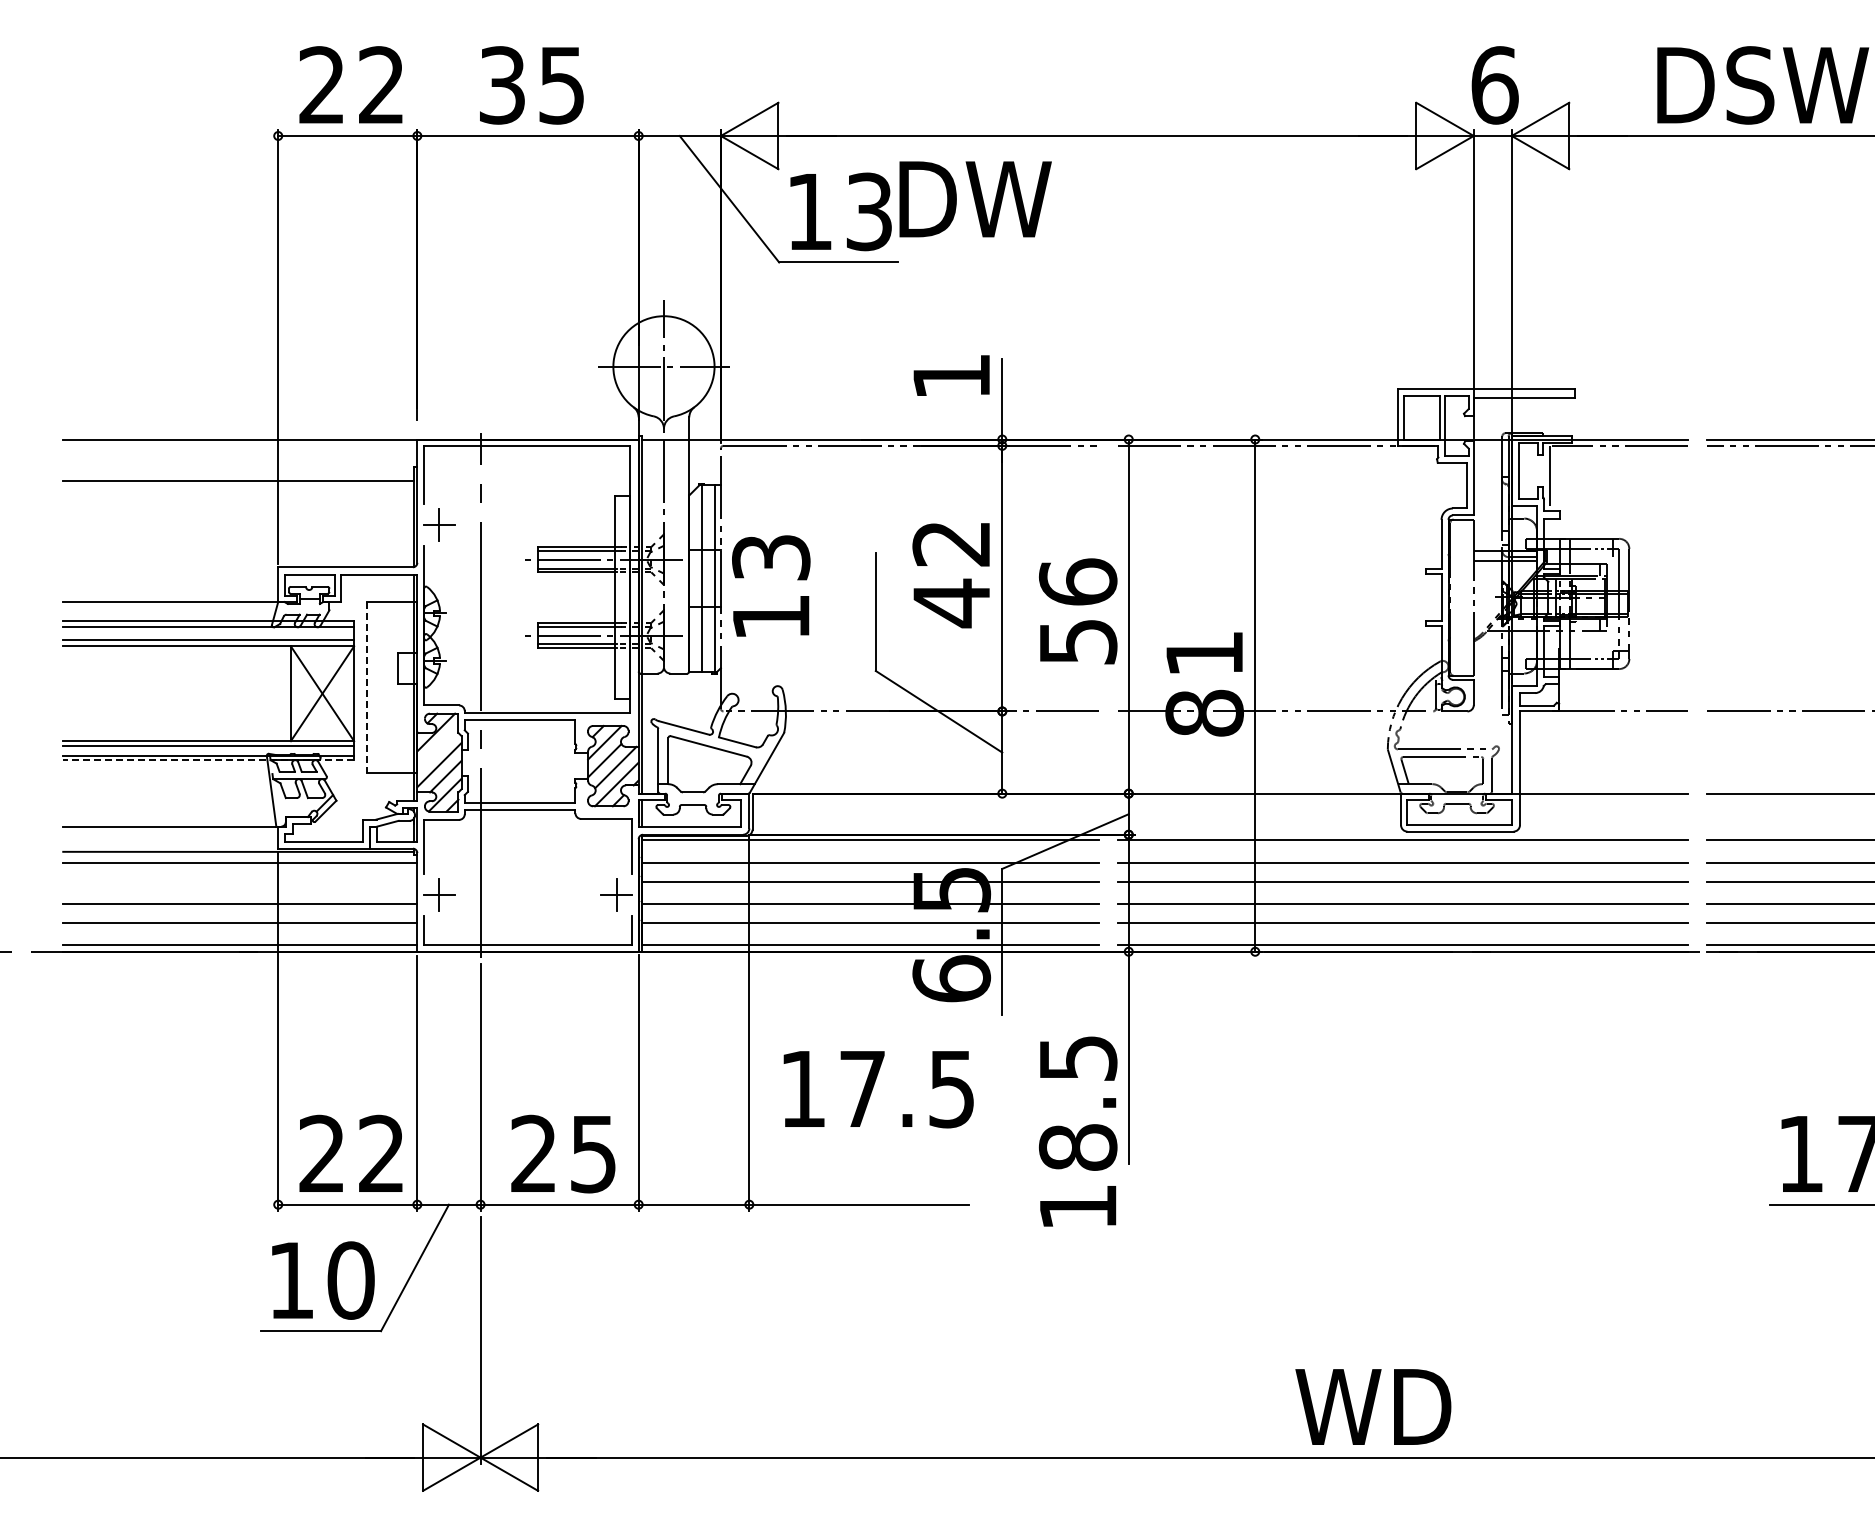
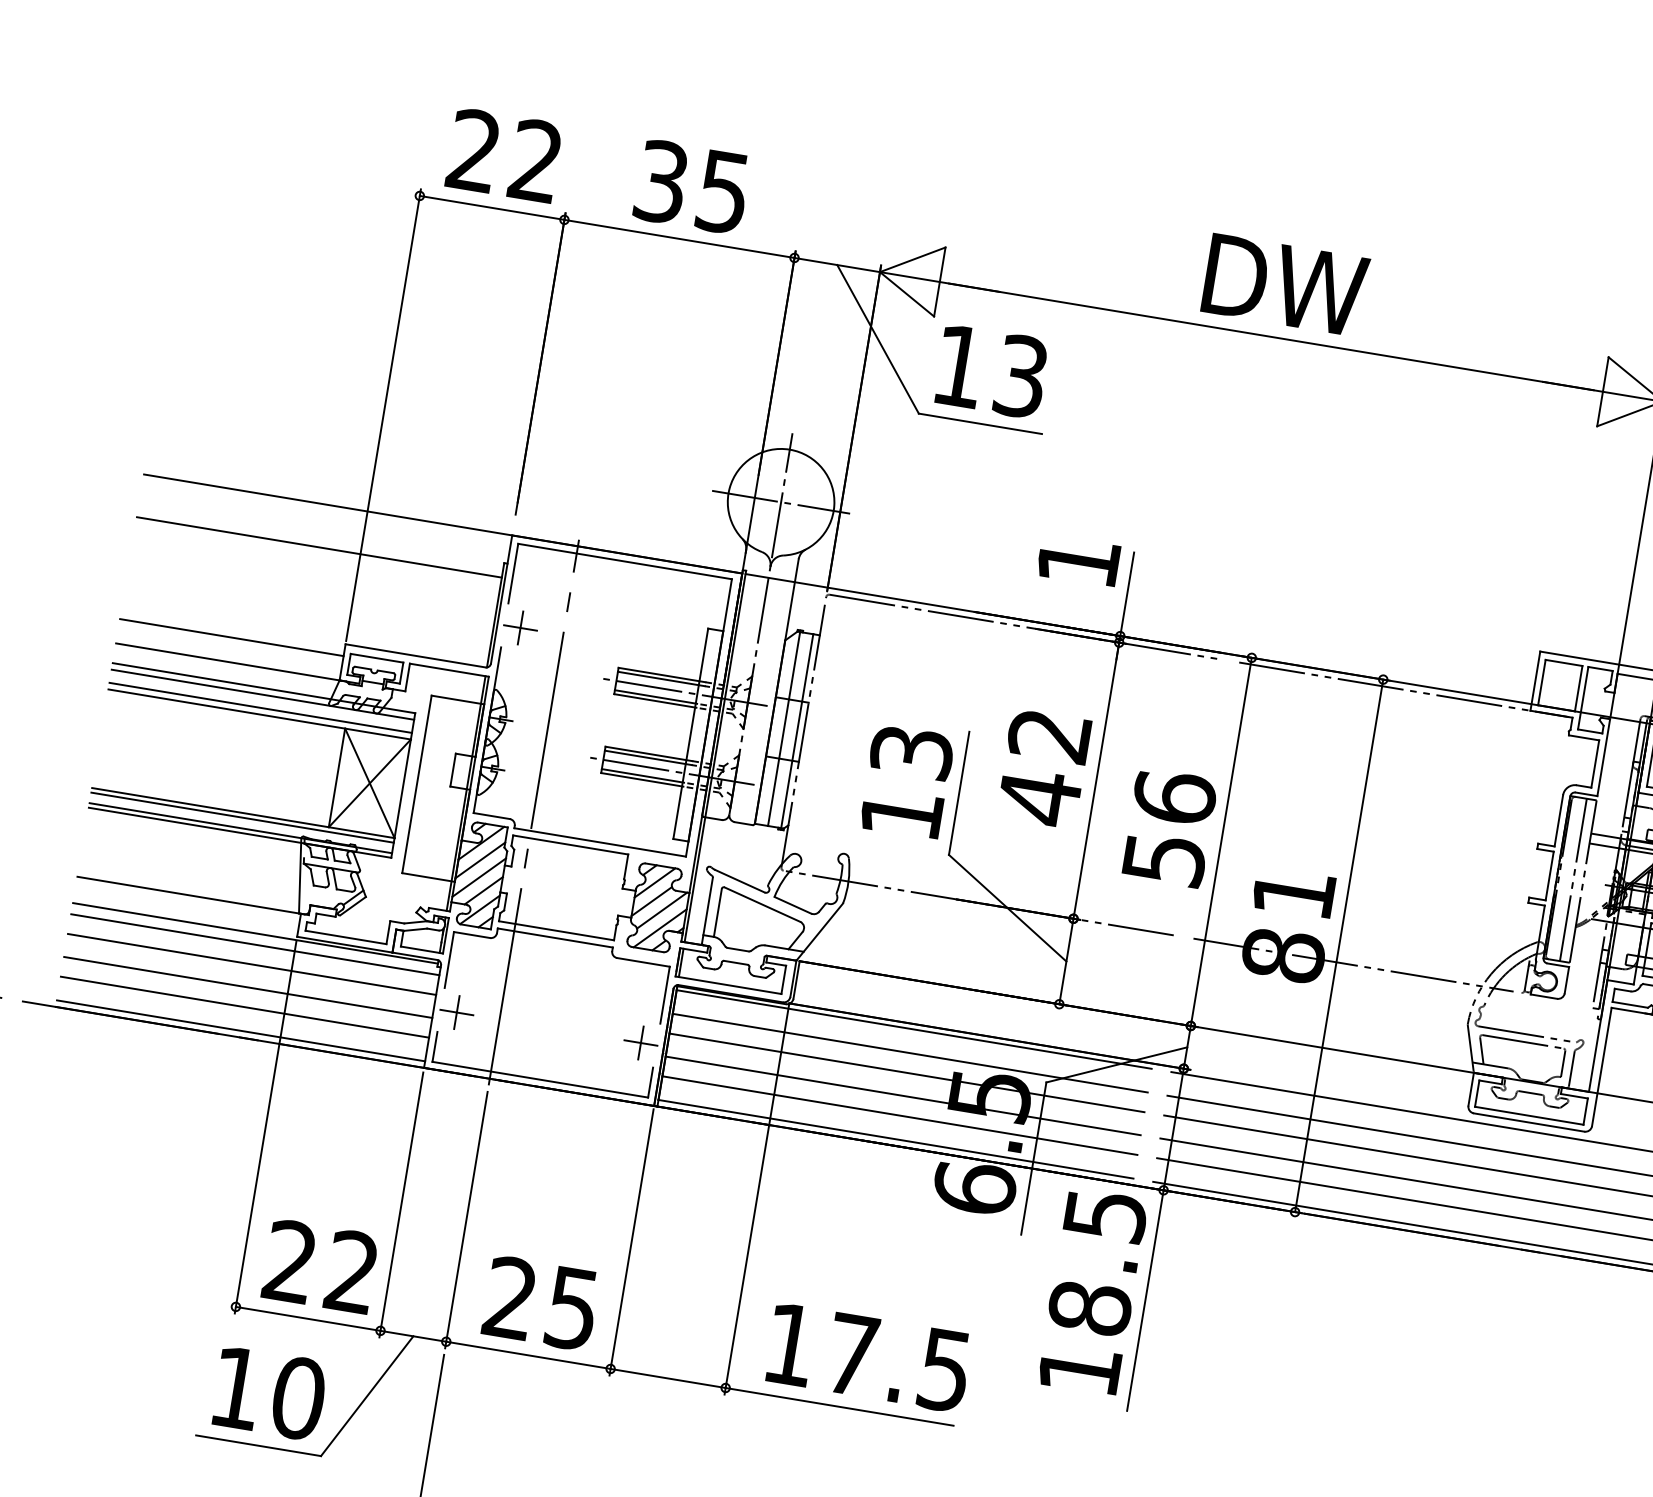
text: (975, 199) -> (1285, 285), moved
line: (170, 578) -> (231, 637), added
text: (771, 585) -> (907, 781), moved
line: (1464, 597) -> (1573, 879), added
line: (366, 687) -> (416, 784), dashed -> solid
line: (437, 748) -> (479, 860), added
line: (208, 760) -> (239, 833), dashed -> solid
line: (240, 881) -> (252, 964), added
text: (878, 1089) -> (868, 1358), moved
text: (1078, 1131) -> (1093, 1291), moved

